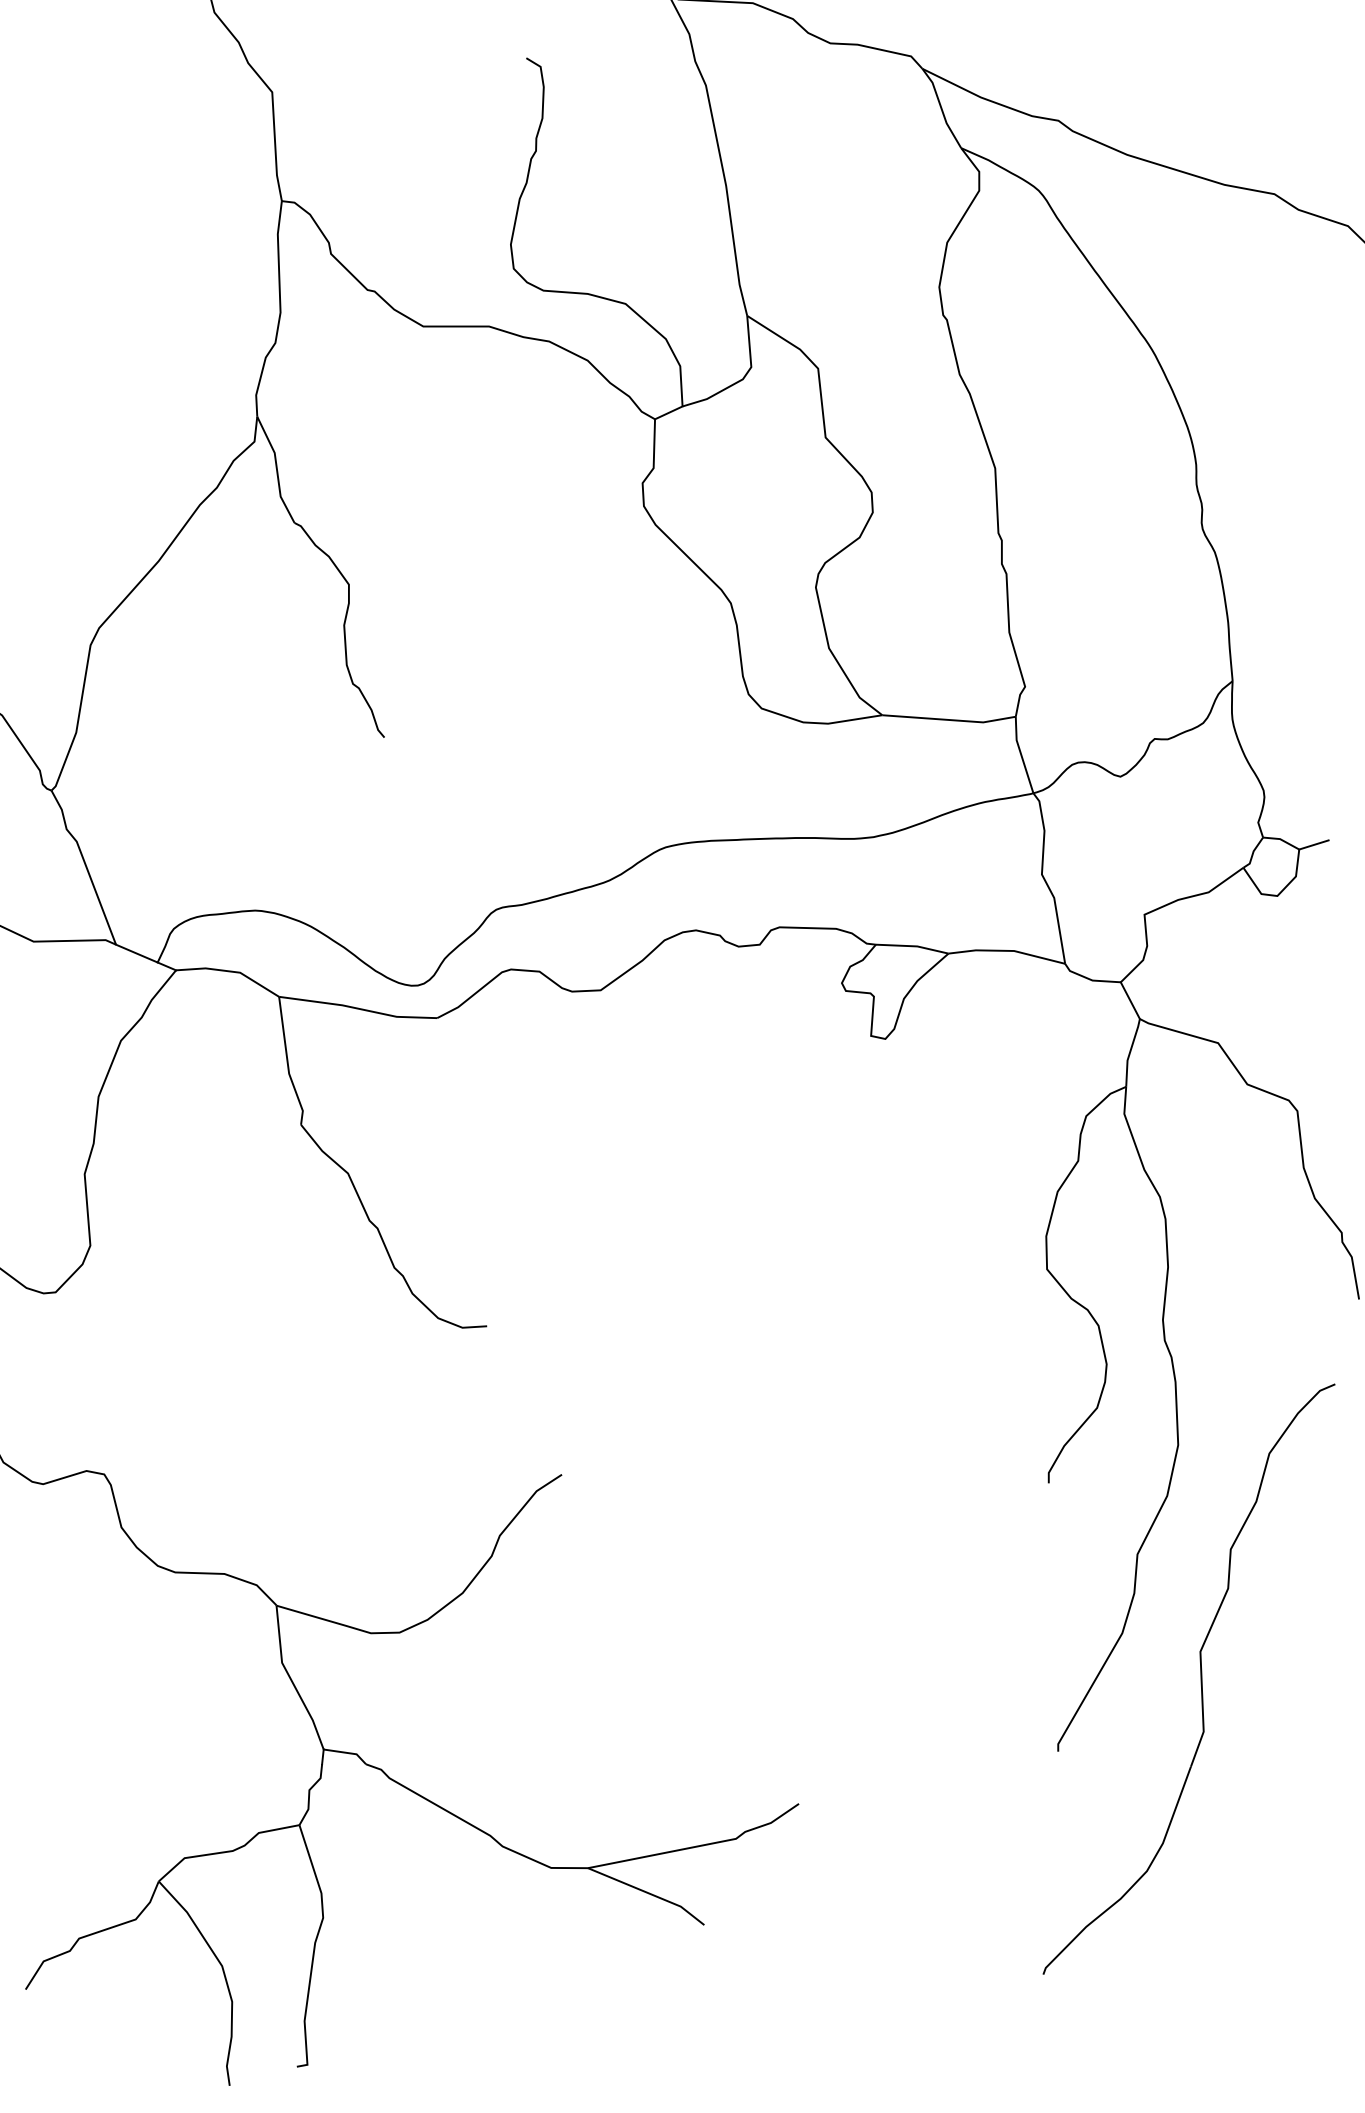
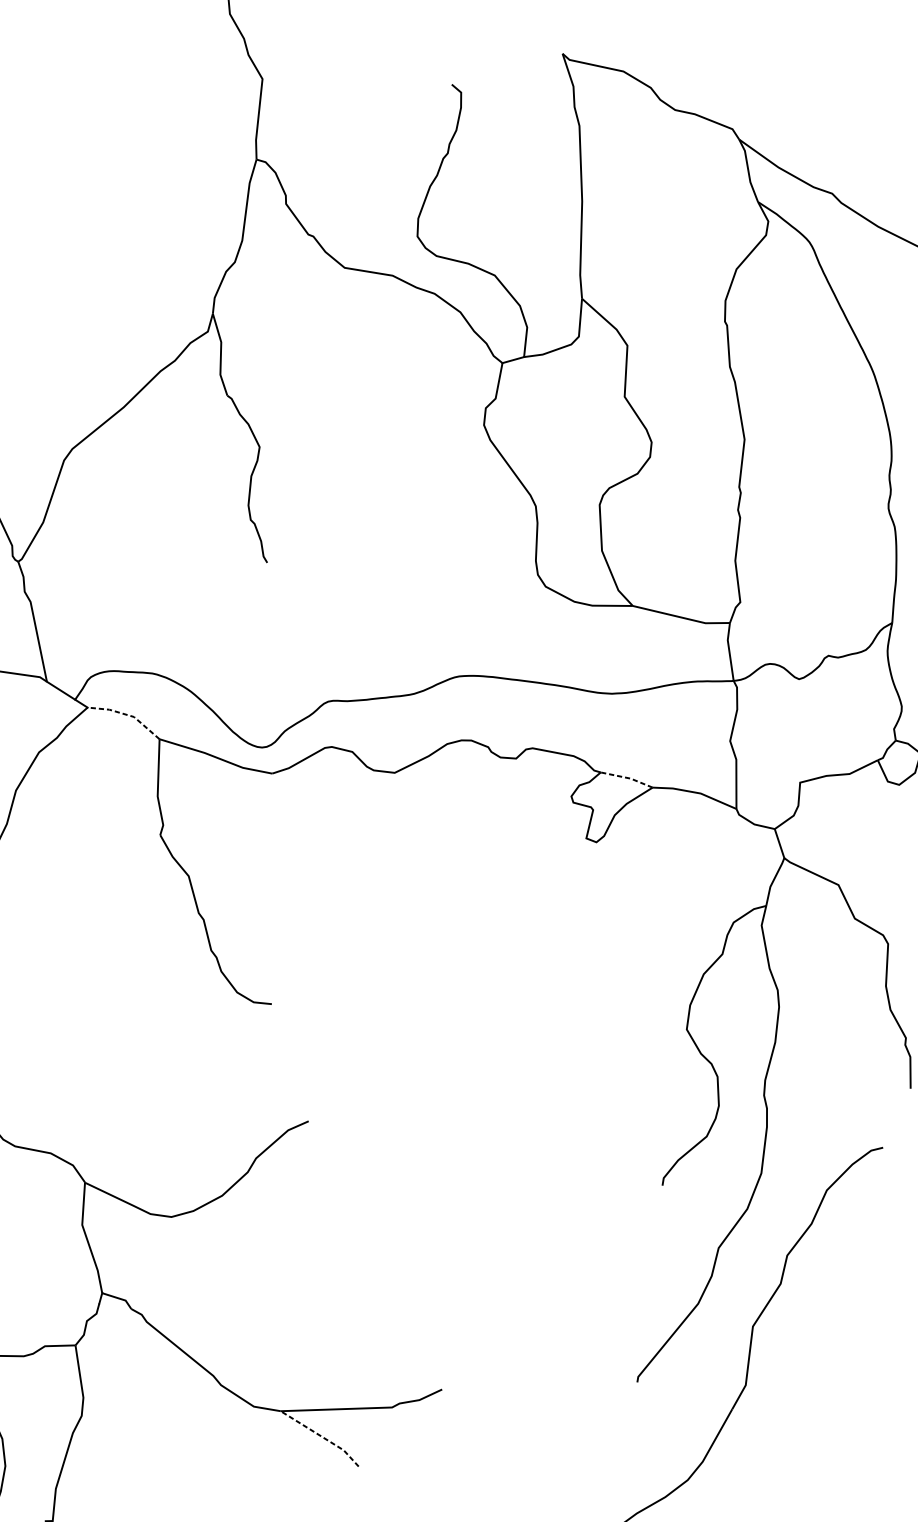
line: (912, 946) -> (627, 778), solid -> dashed
line: (230, 971) -> (127, 714), solid -> dashed
line: (648, 1893) -> (321, 1436), solid -> dashed

